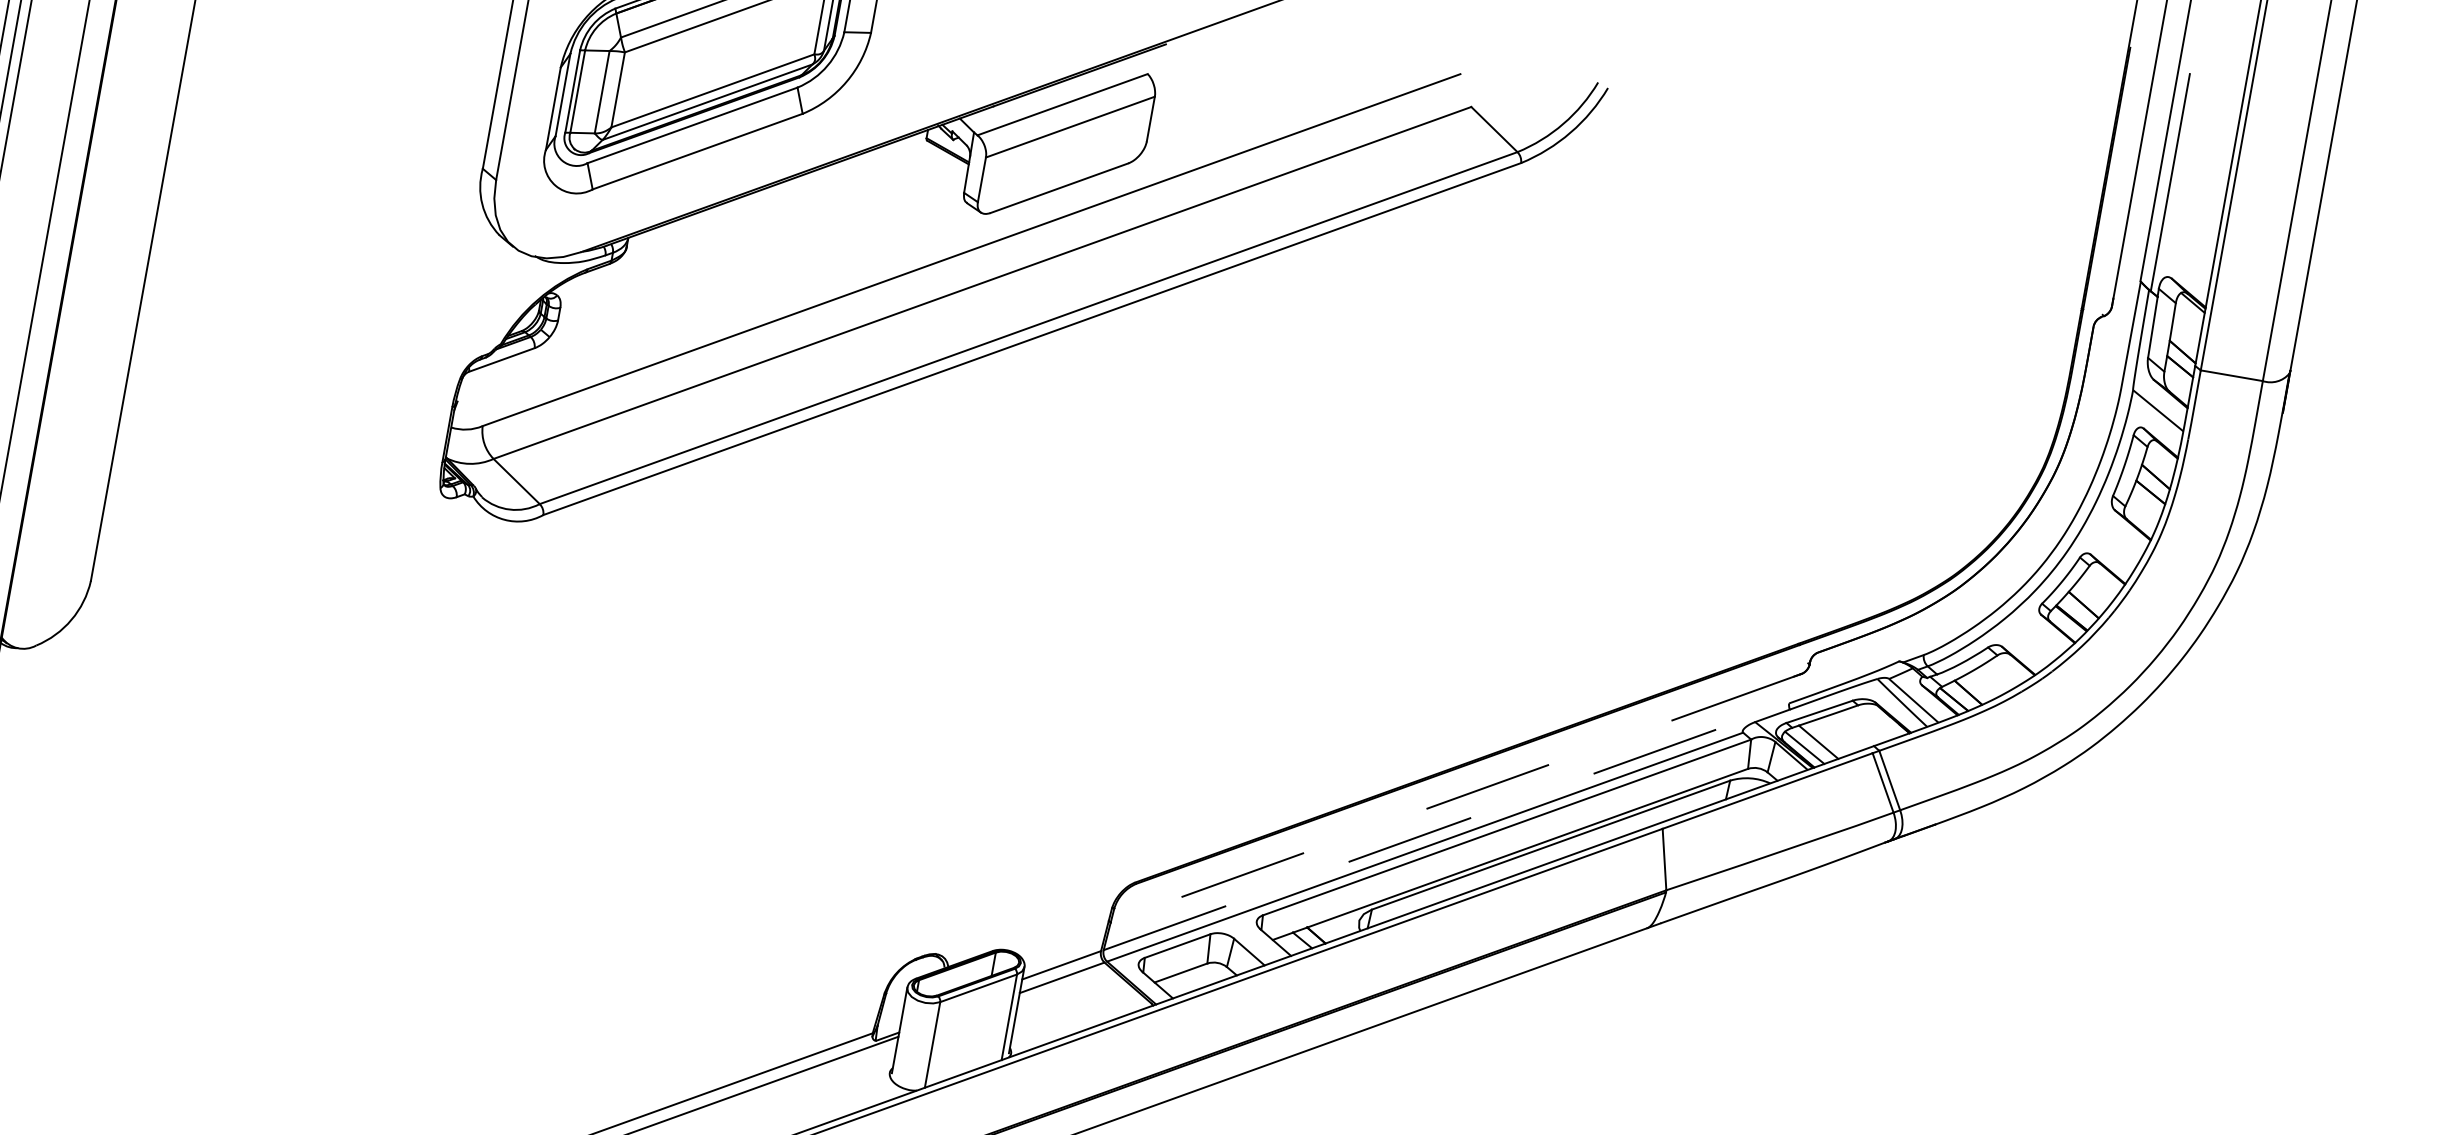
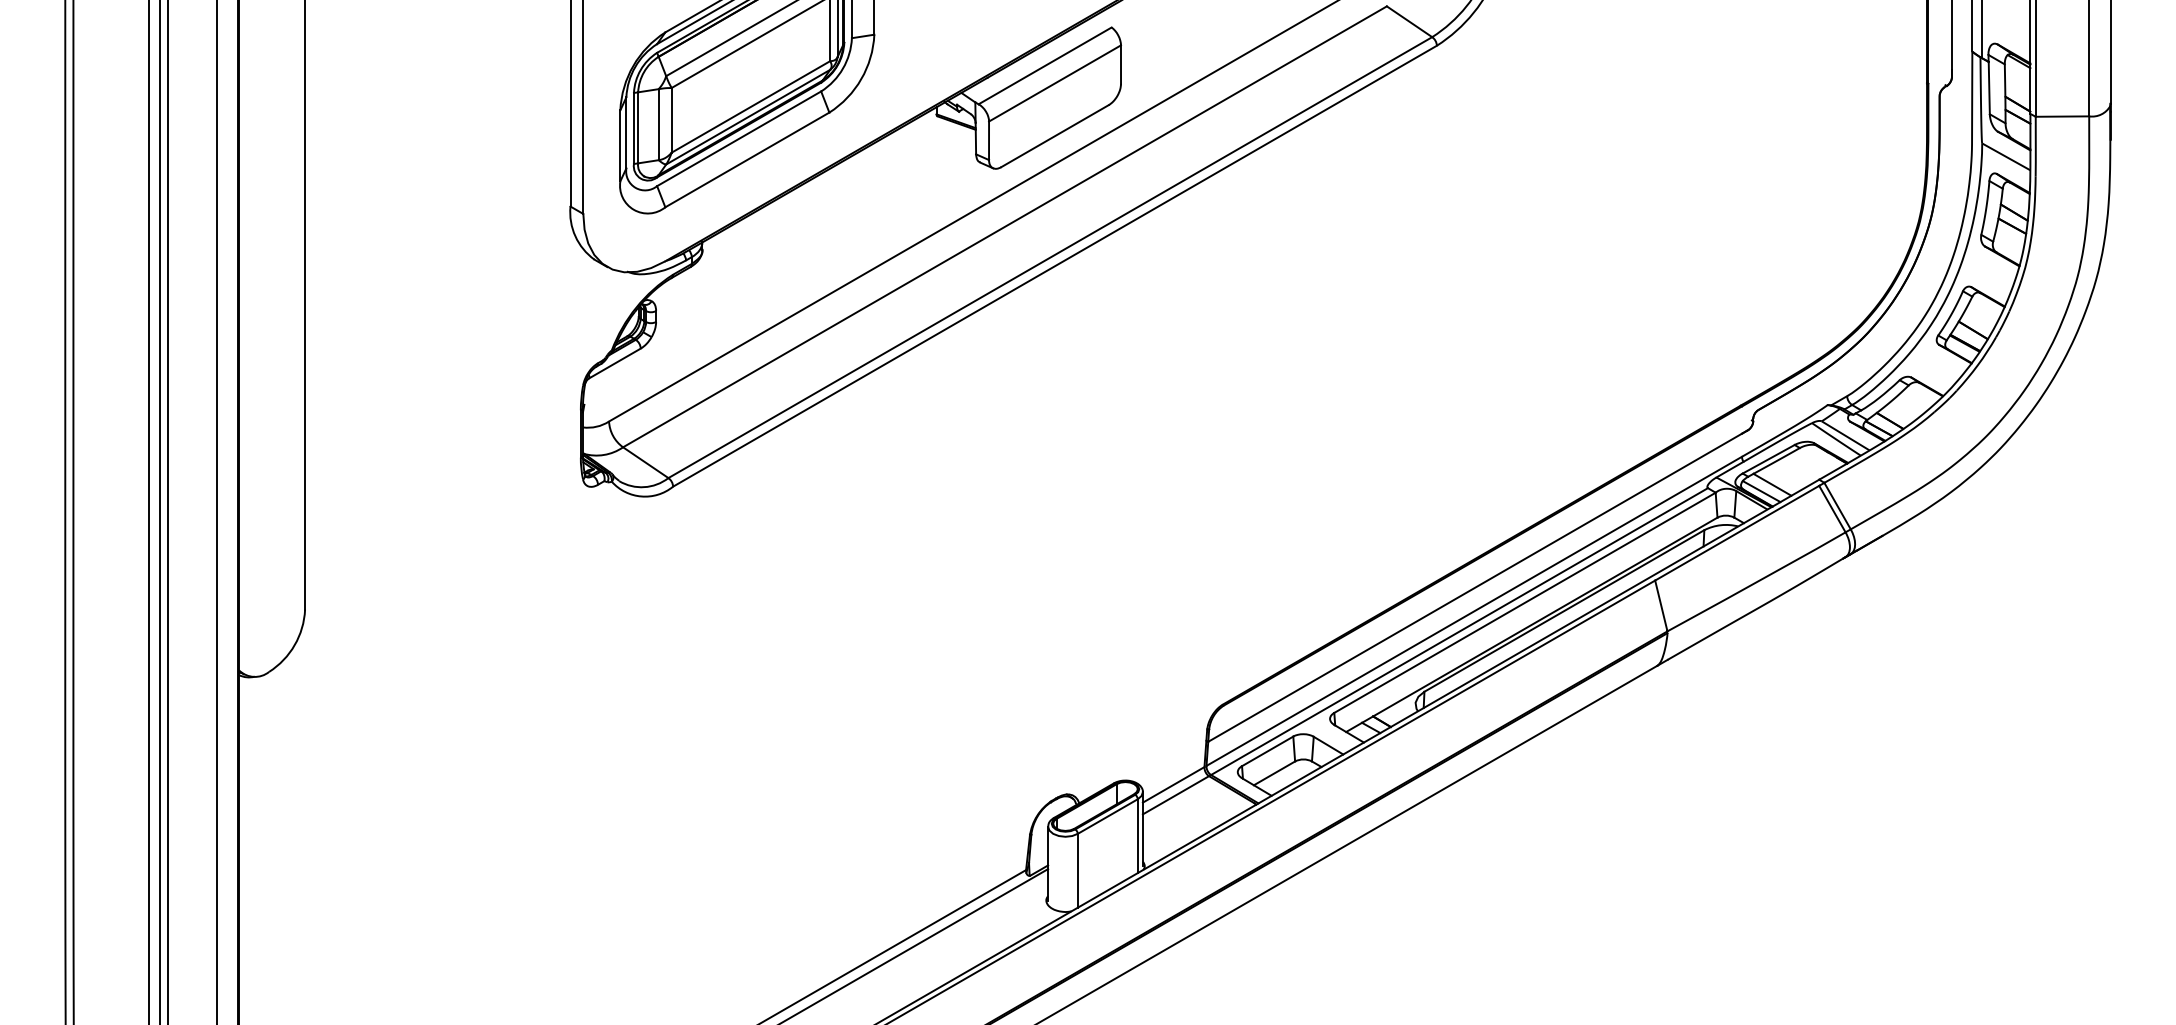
line: (1451, 800) -> (1474, 588), dashed -> solid
line: (1446, 827) -> (1474, 611), dashed -> solid

